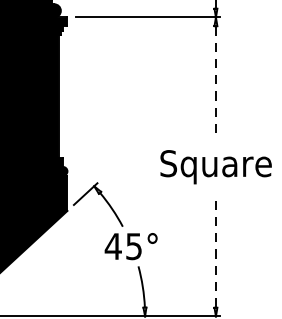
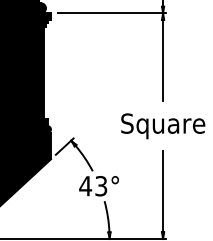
line: (216, 80) -> (163, 60), dashed -> solid
text: (134, 245) -> (101, 185), 45° -> 43°
line: (216, 253) -> (163, 191), dashed -> solid

